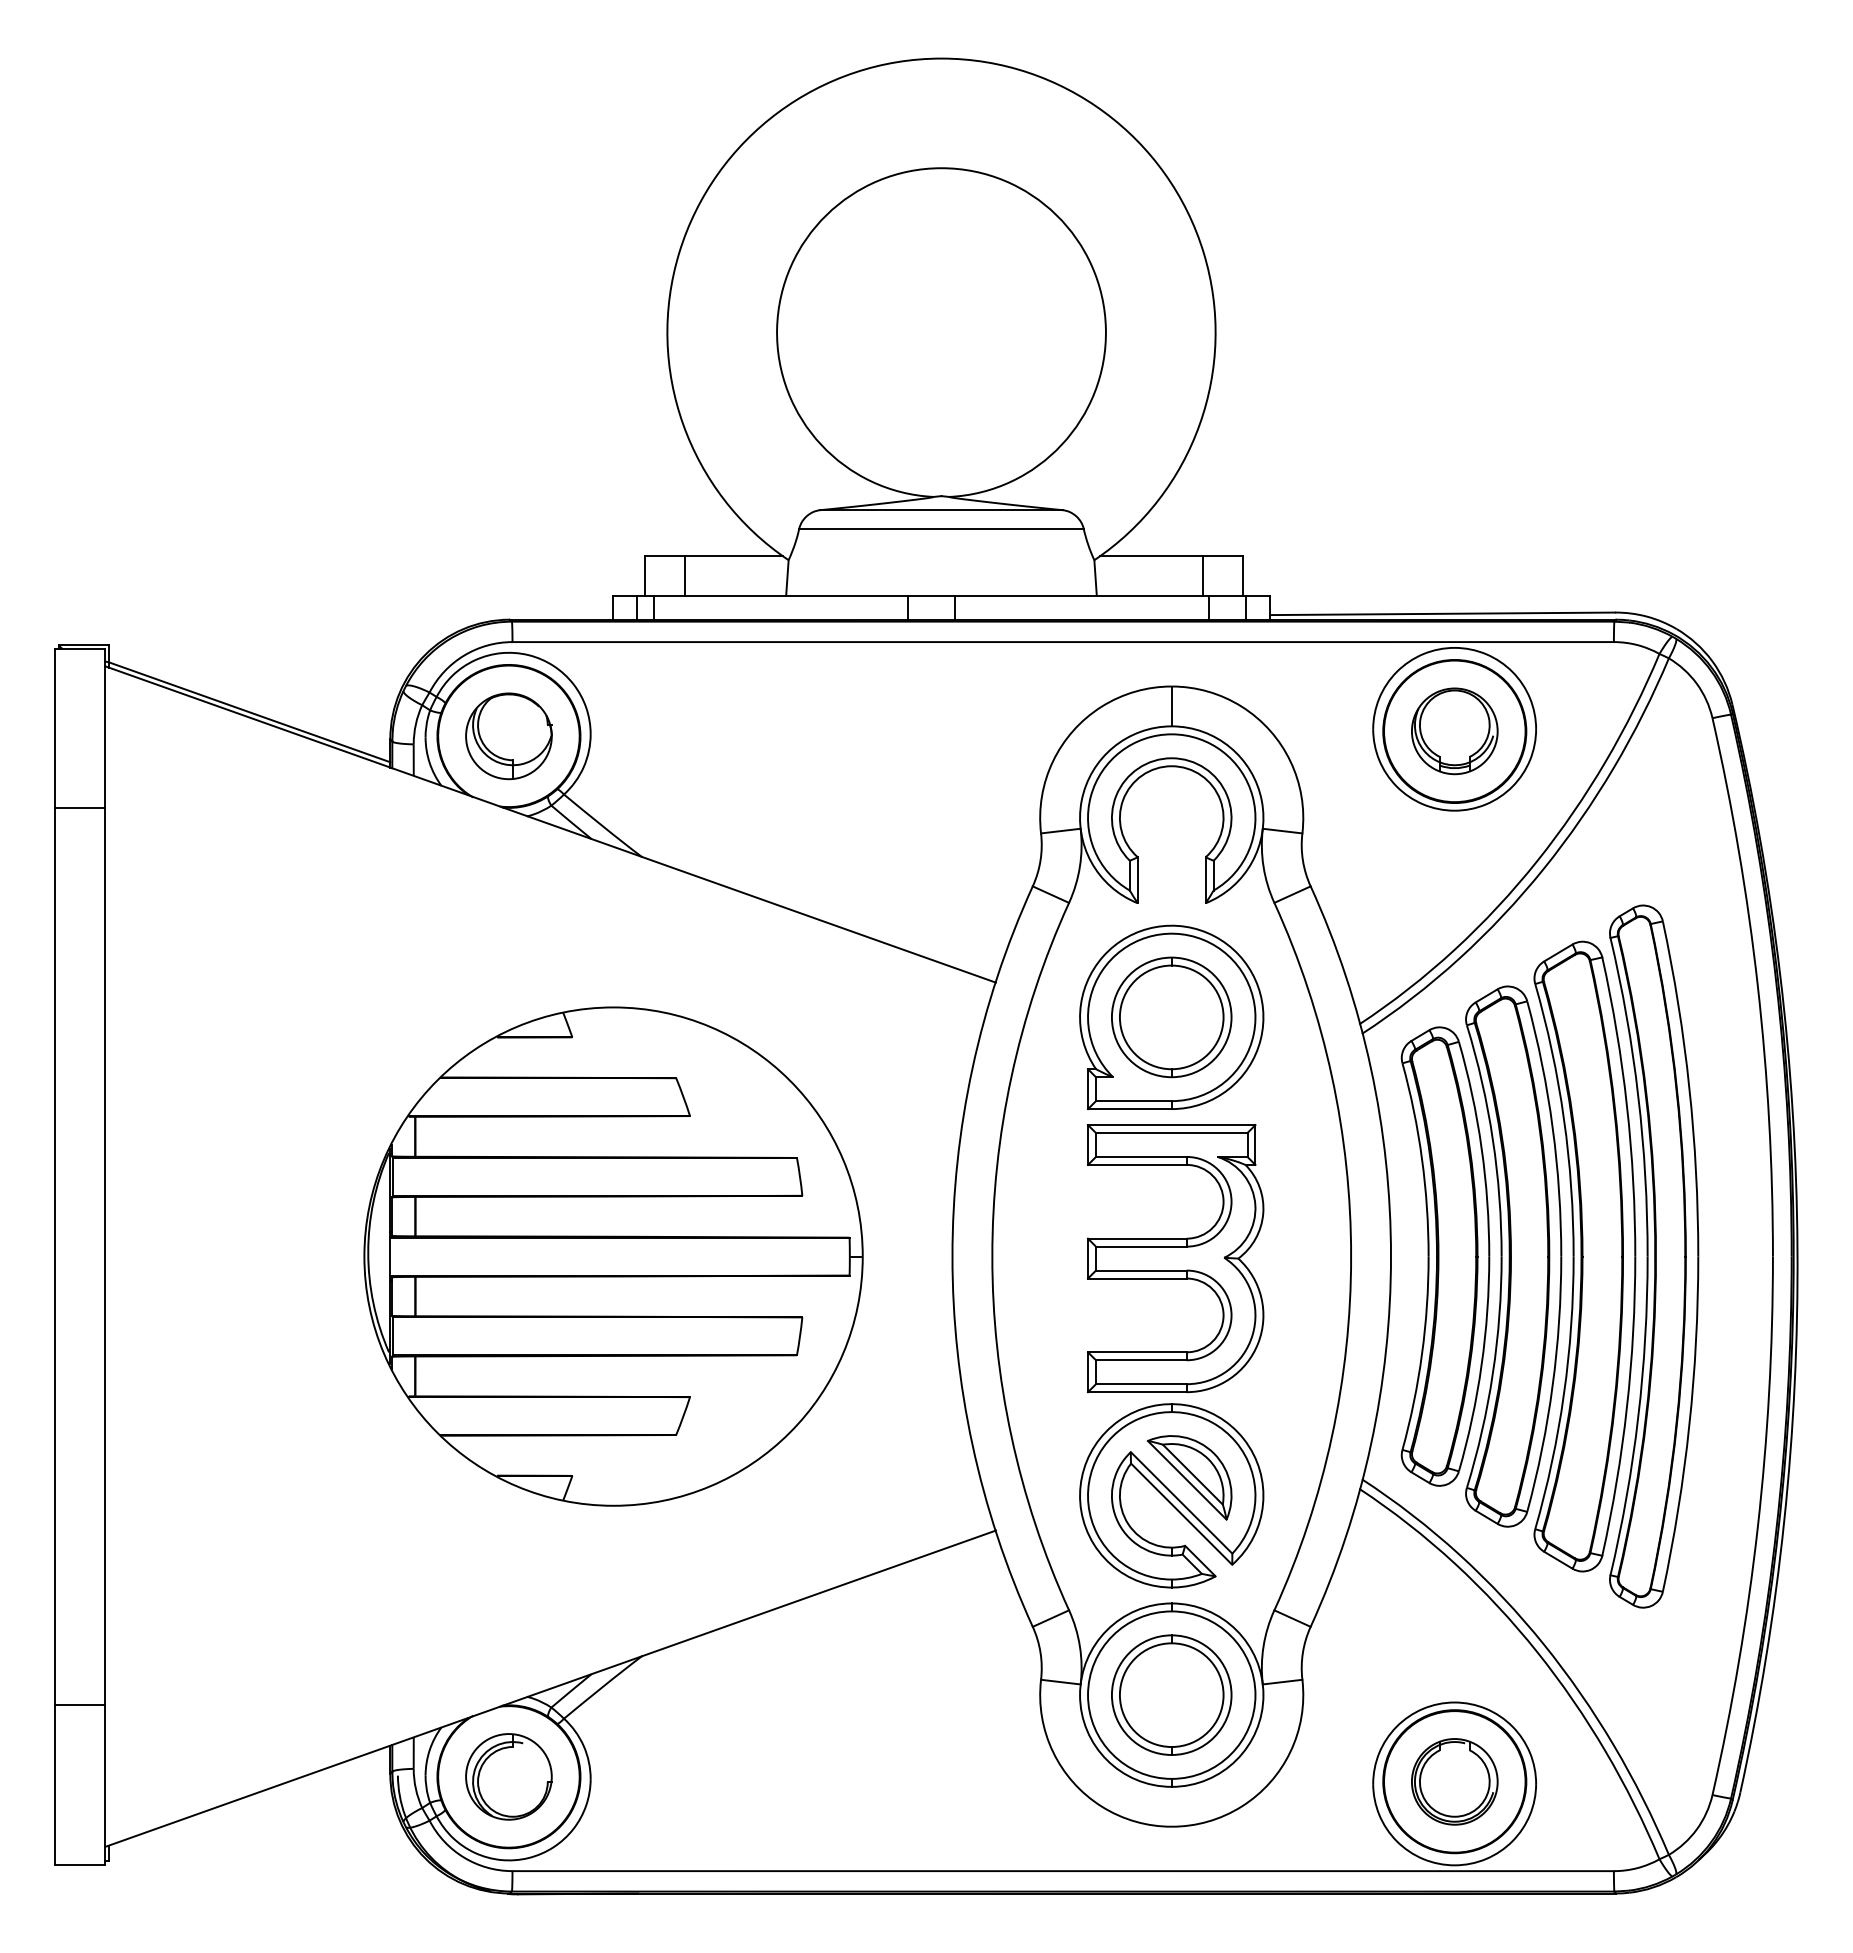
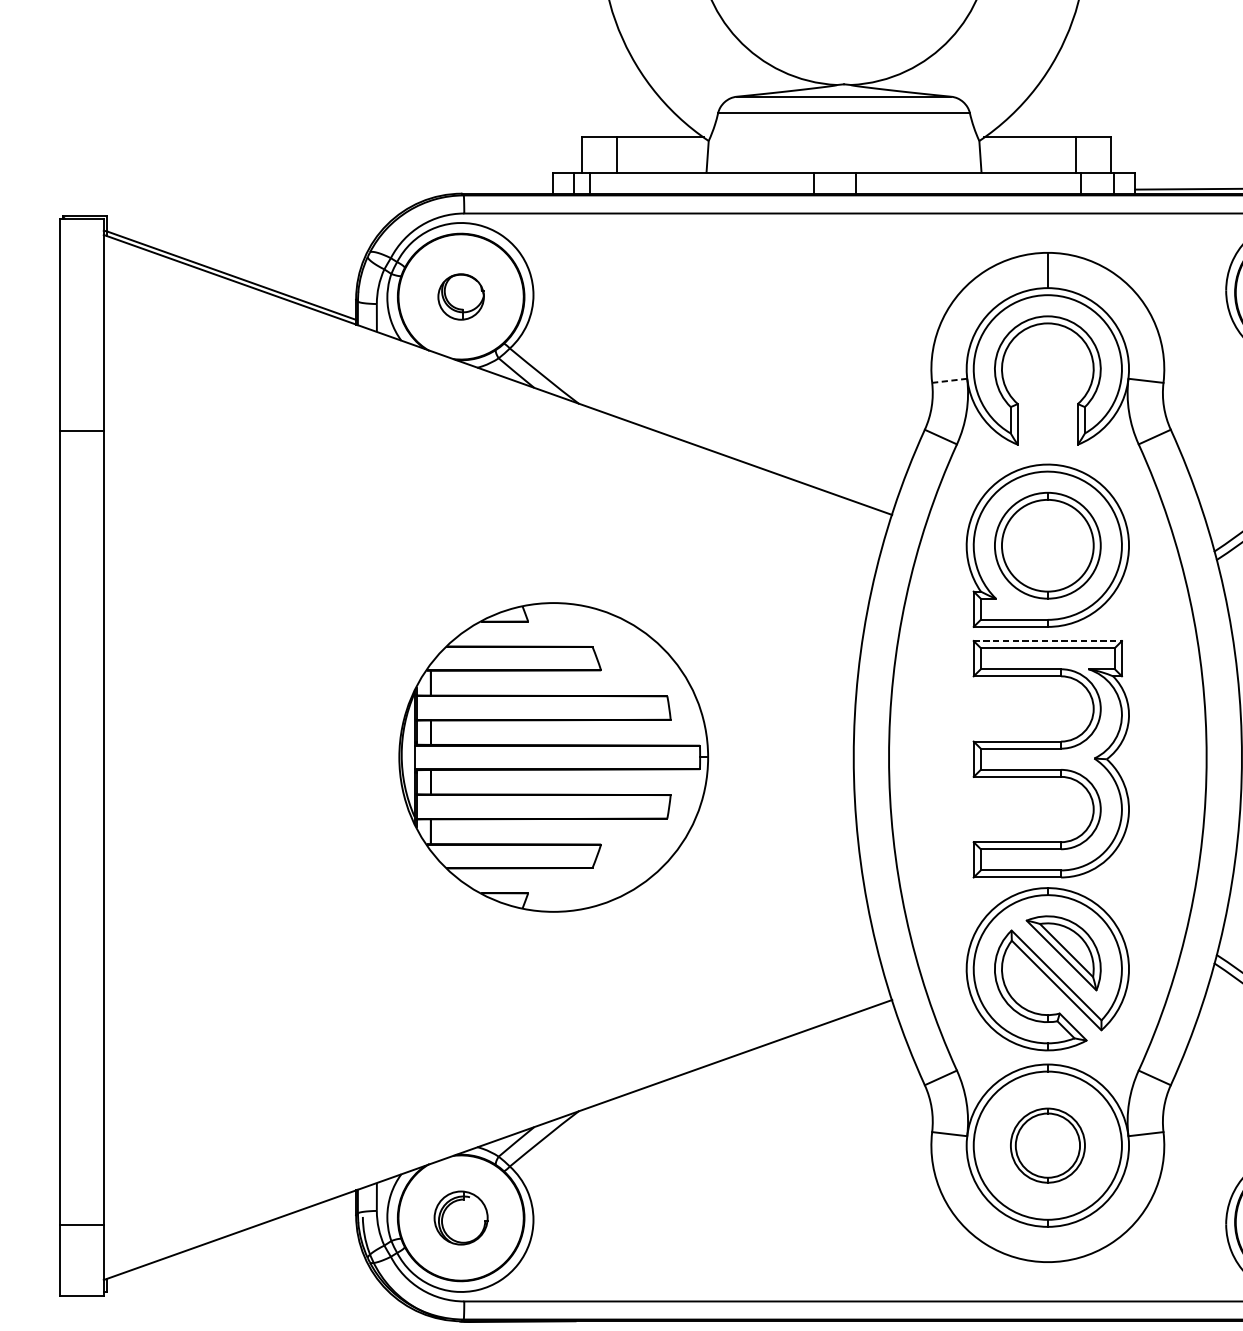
part: (508, 736) -> (460, 297), size x0.6
line: (80, 808) -> (81, 431), moved
line: (1060, 831) -> (949, 381), solid -> dashed
line: (1171, 1125) -> (1047, 641), solid -> dashed
part: (613, 1256) -> (553, 757), size x0.7
part: (1171, 1694) -> (1047, 1145), size x0.7
line: (80, 1705) -> (81, 1225), moved
part: (508, 1776) -> (460, 1217), size x0.7

